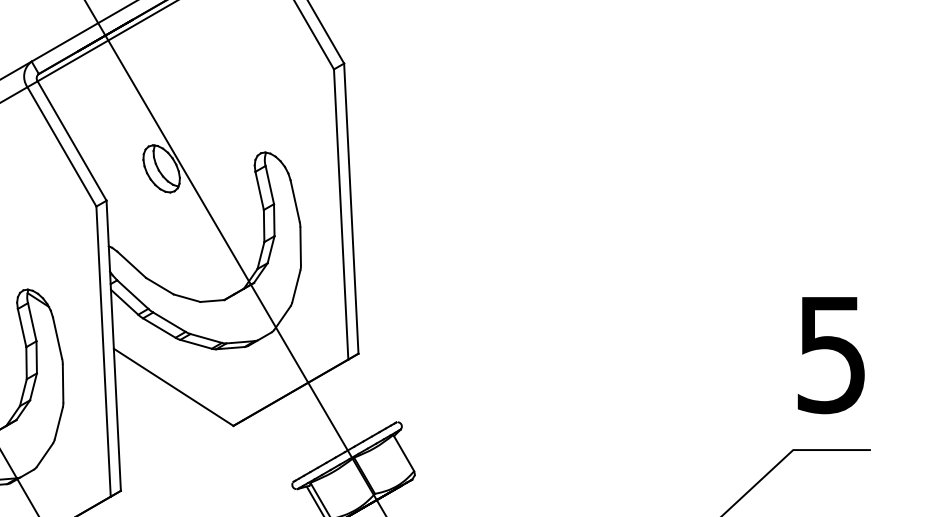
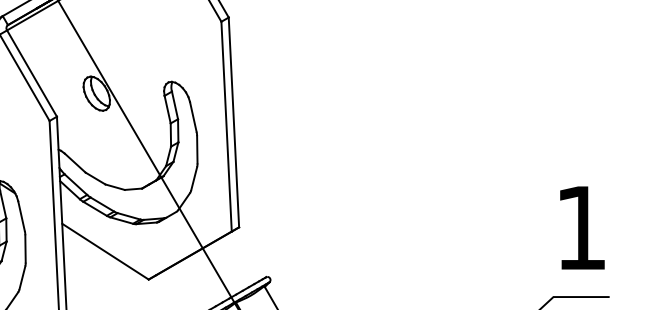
text: (830, 355) -> (580, 228), 5 -> 1

